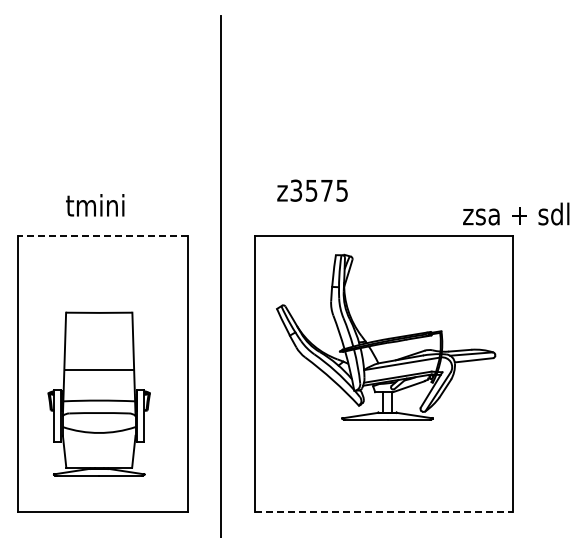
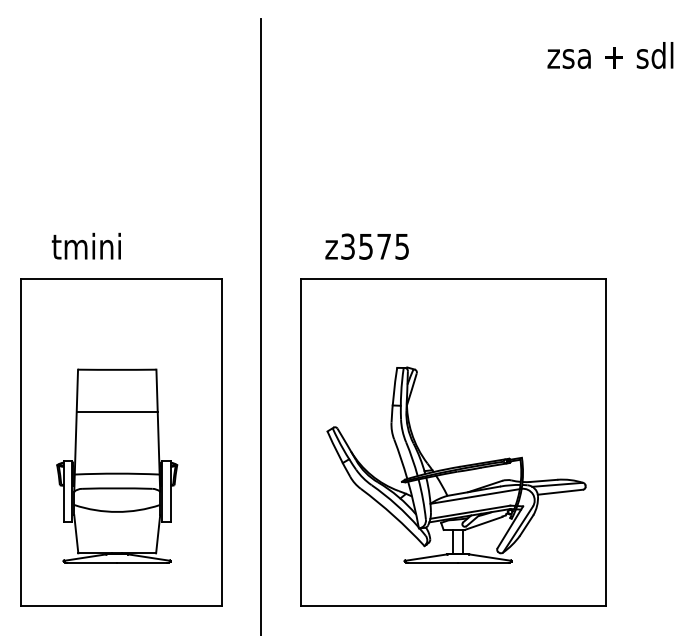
text: (312, 190) -> (367, 246), moved
text: (95, 205) -> (86, 246), moved
text: (516, 213) -> (610, 54), moved
line: (102, 235) -> (121, 278), dashed -> solid
part: (386, 336) -> (457, 464), moved
line: (99, 369) -> (117, 412), moved
line: (384, 512) -> (454, 606), dashed -> solid

